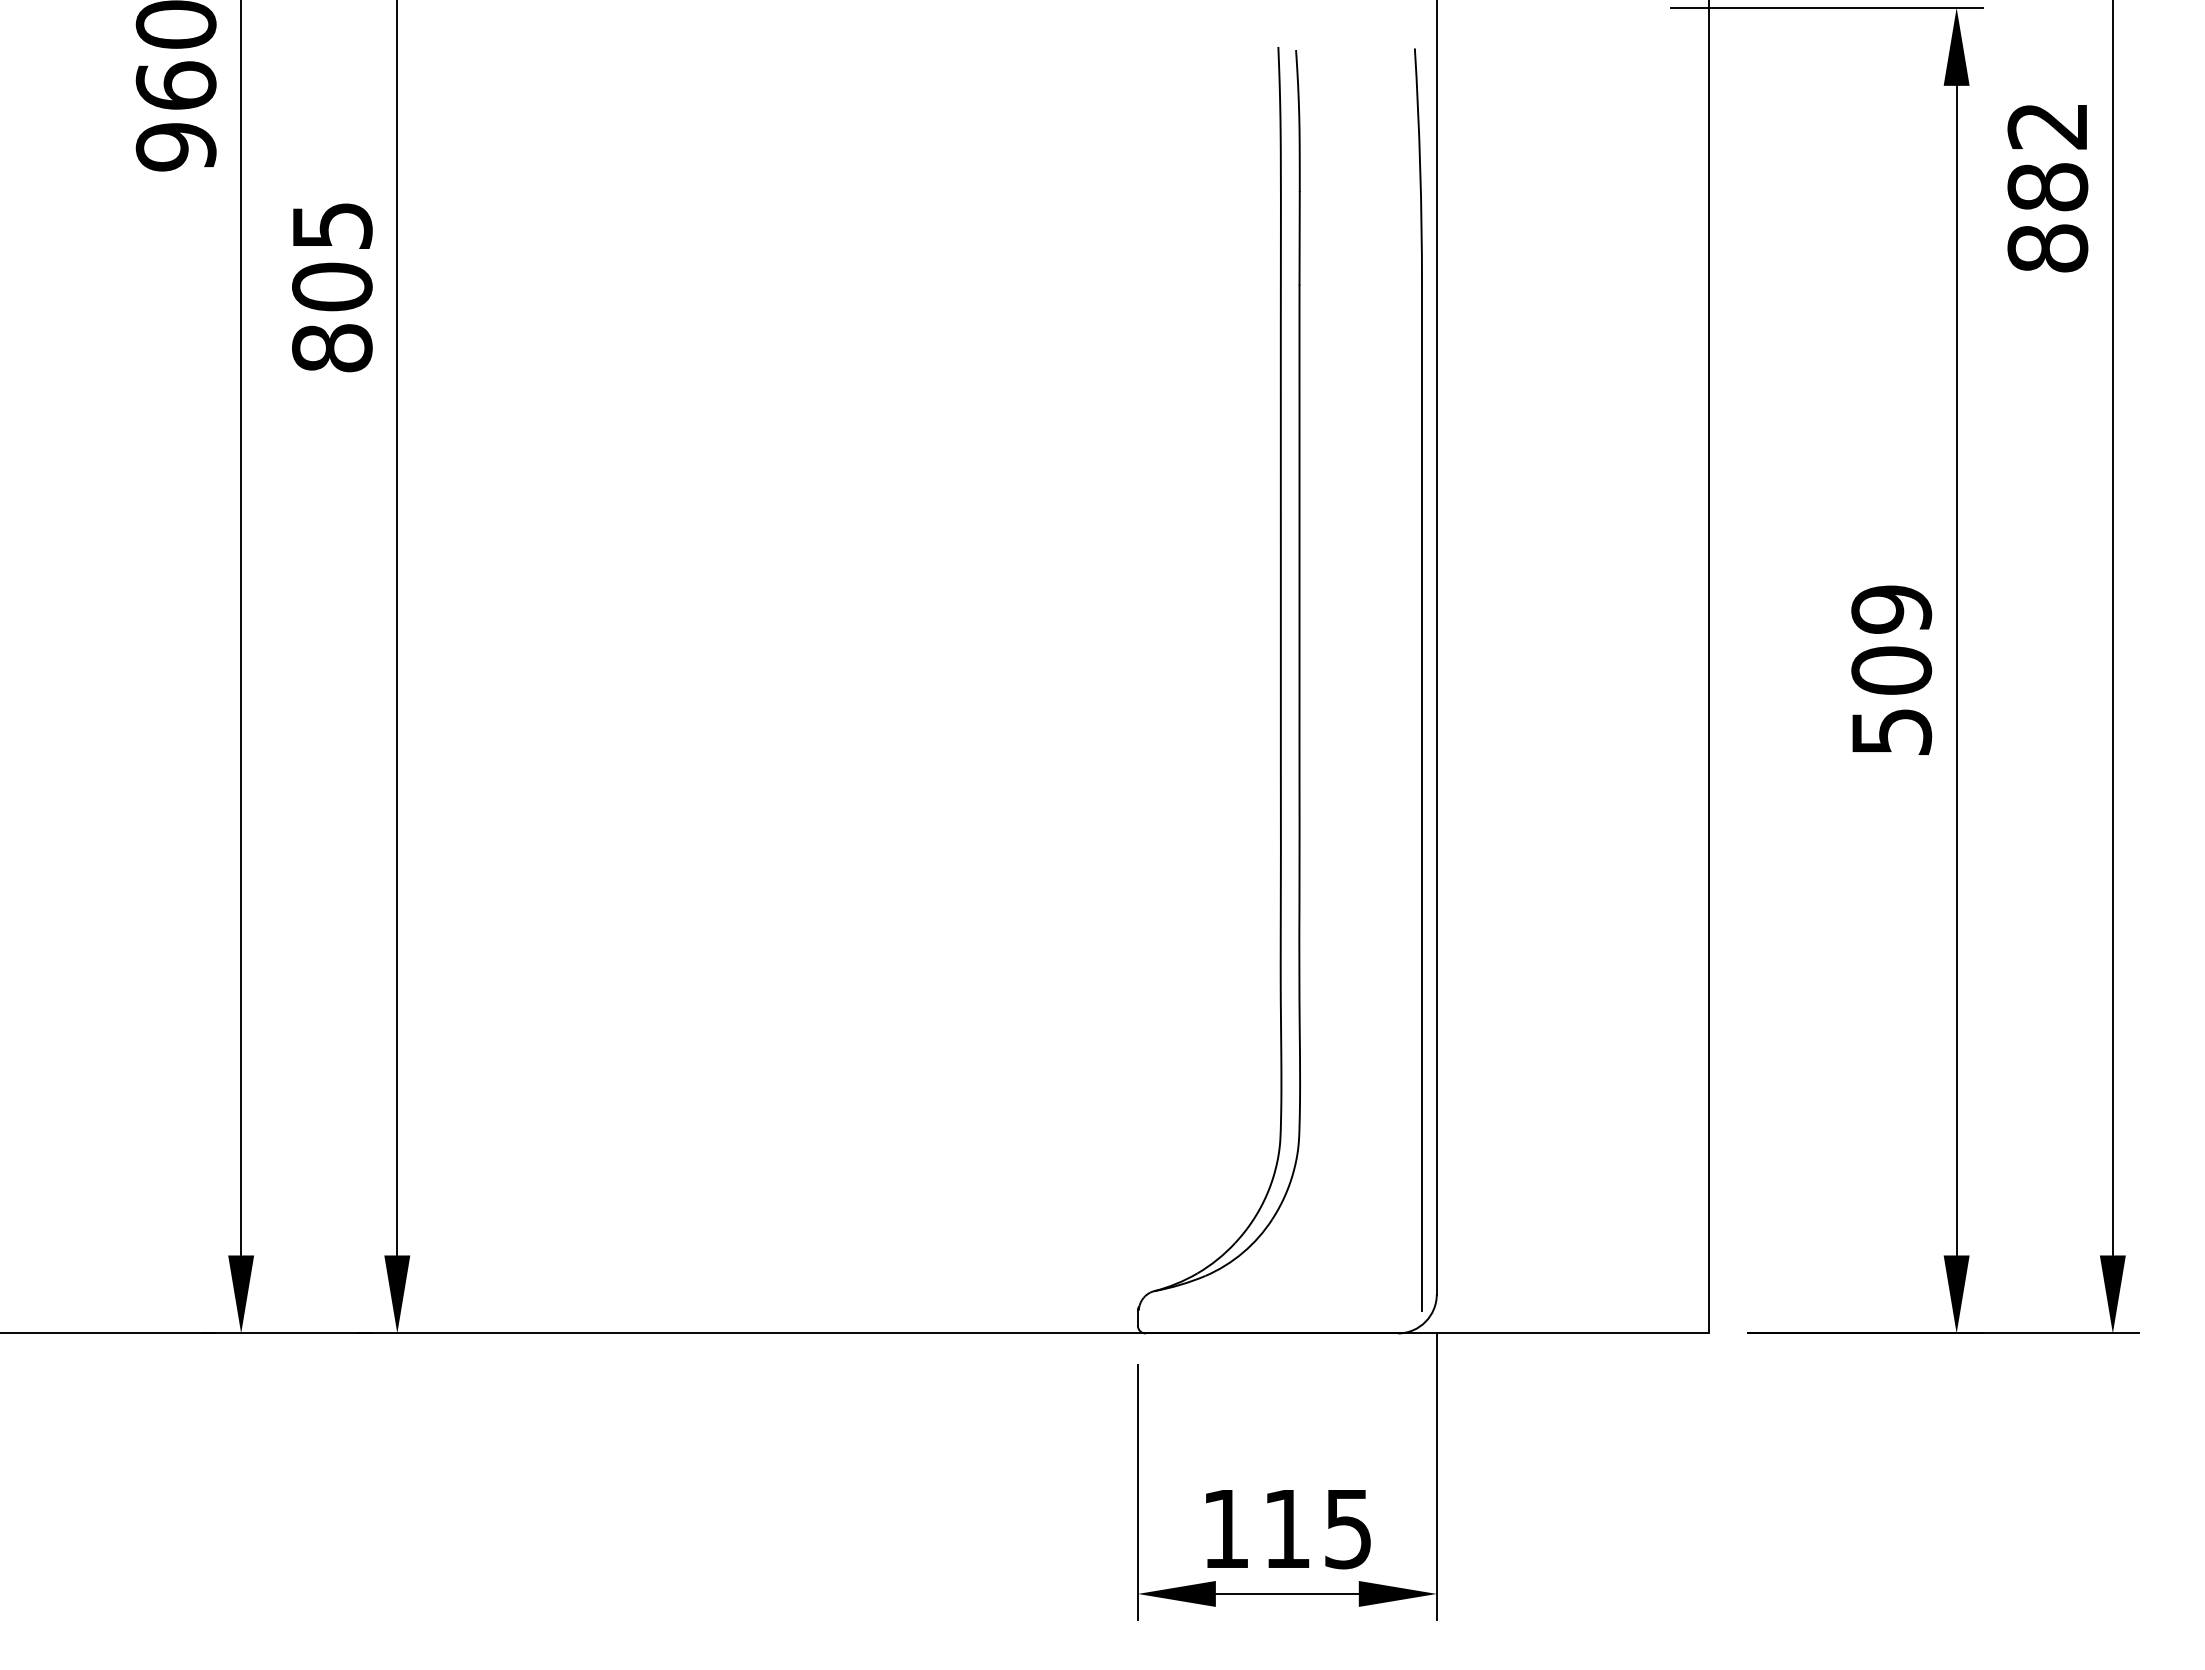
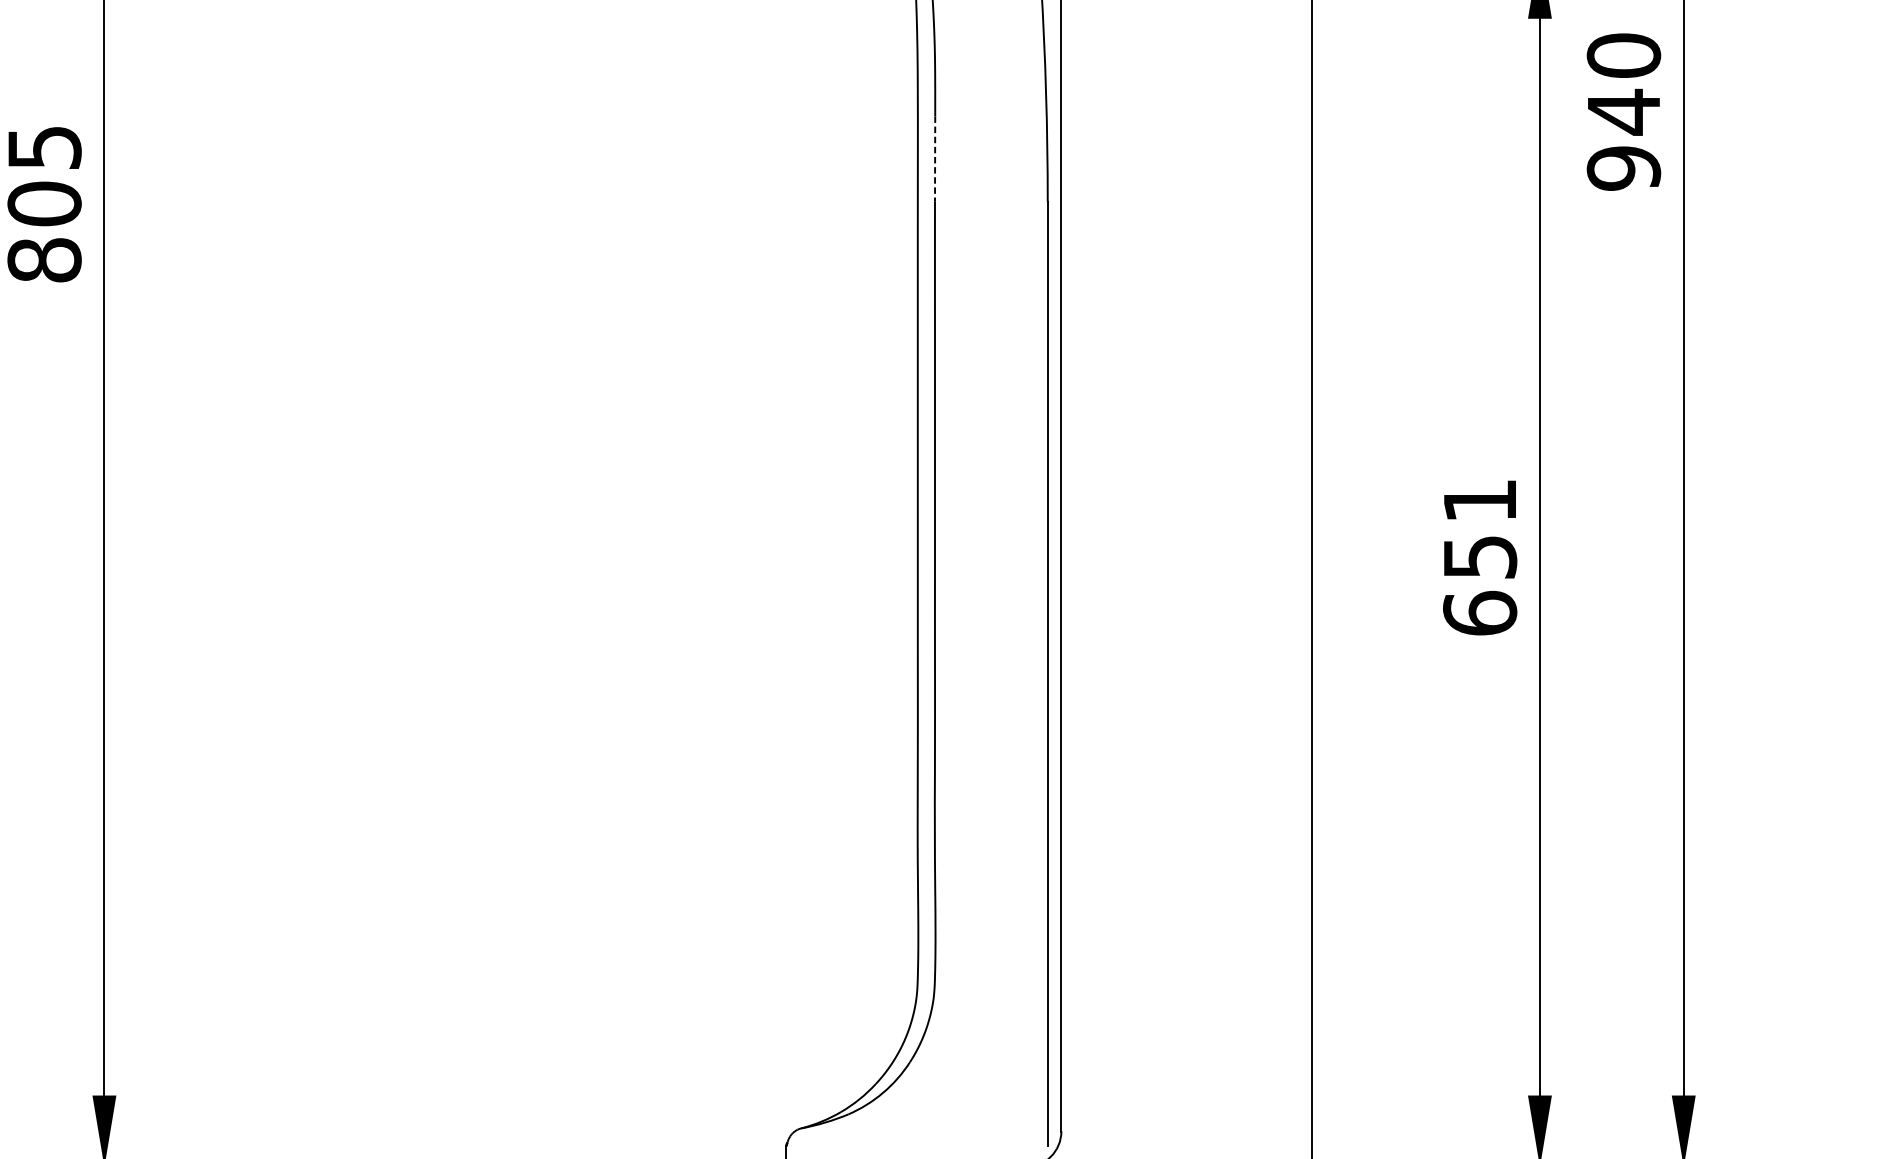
text: (2047, 186) -> (1623, 111), 882 -> 940
line: (1299, 238) -> (934, 159), solid -> dashed
text: (1891, 670) -> (1479, 556), 509 -> 651

